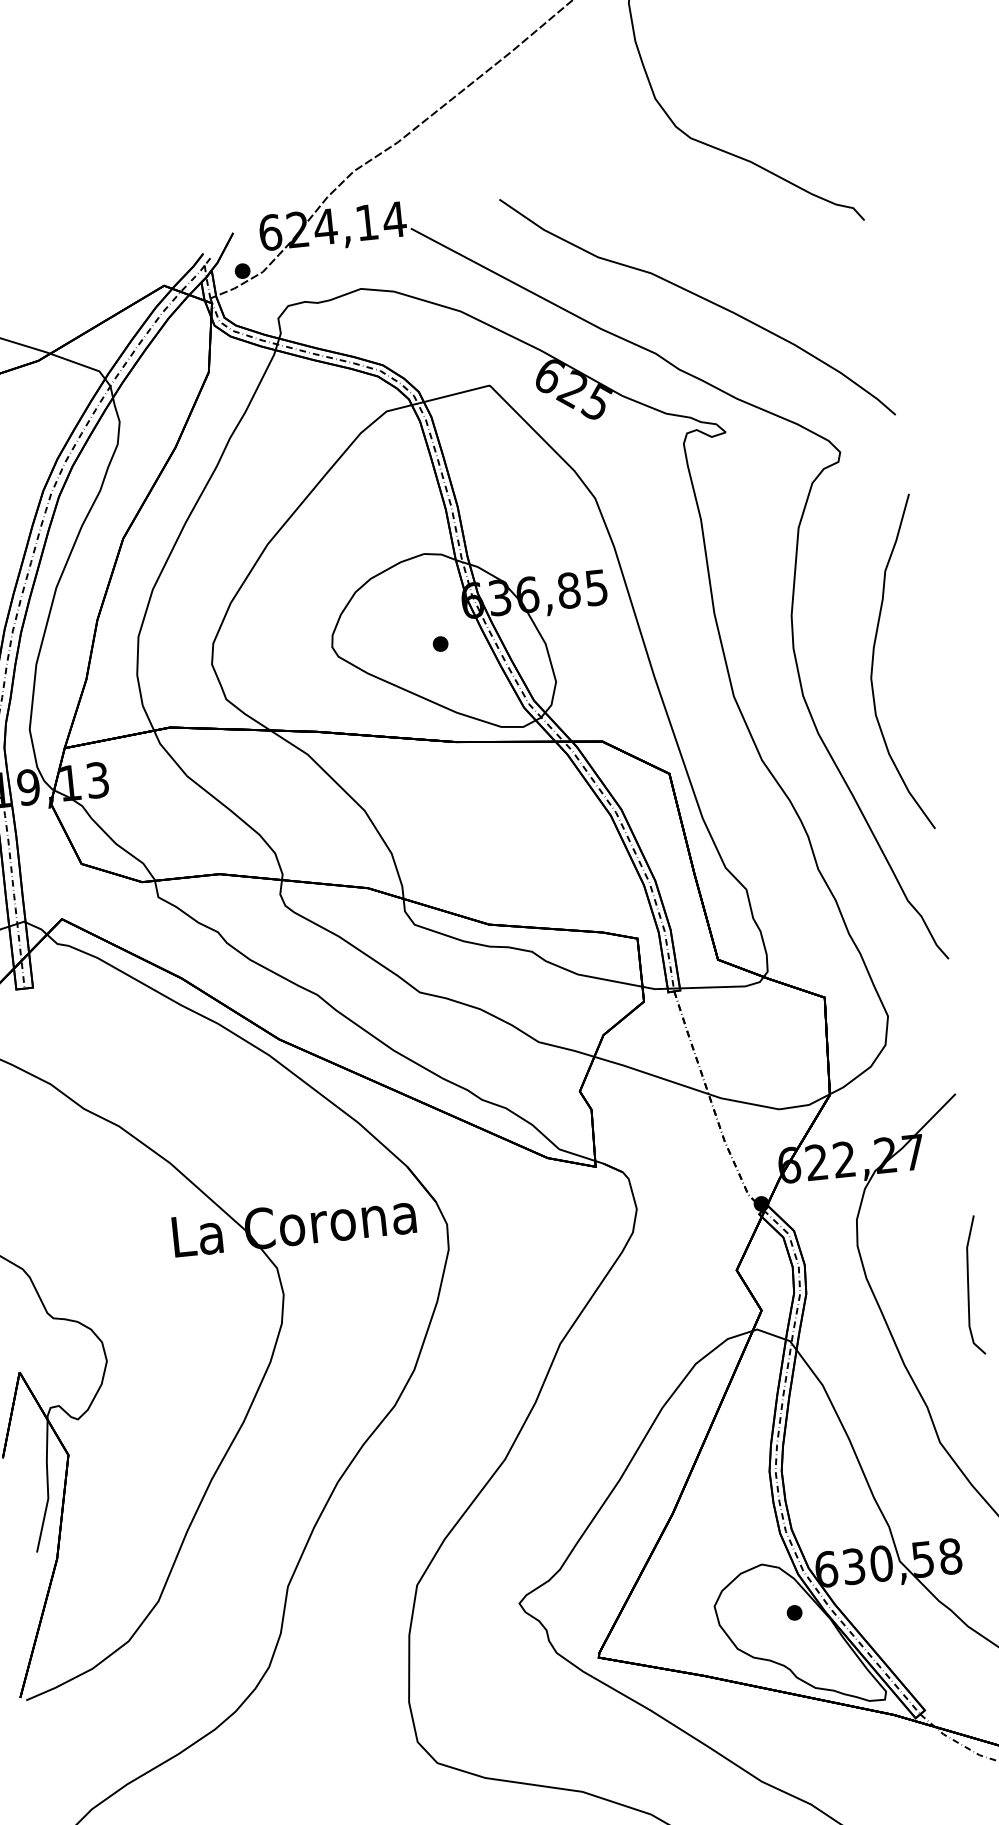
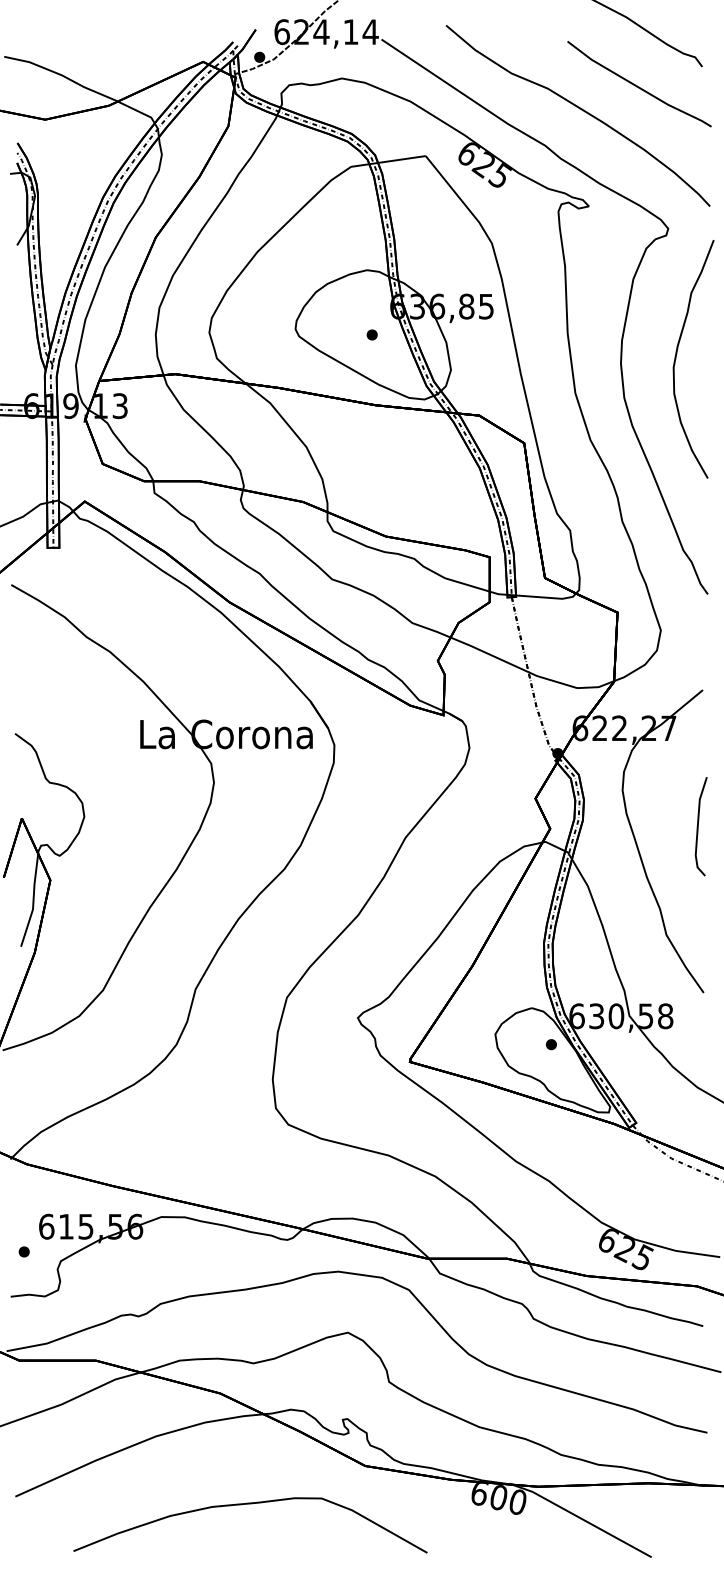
line: (779, 257) -> (639, 86), added
curve: (874, 659) -> (677, 354), moved

